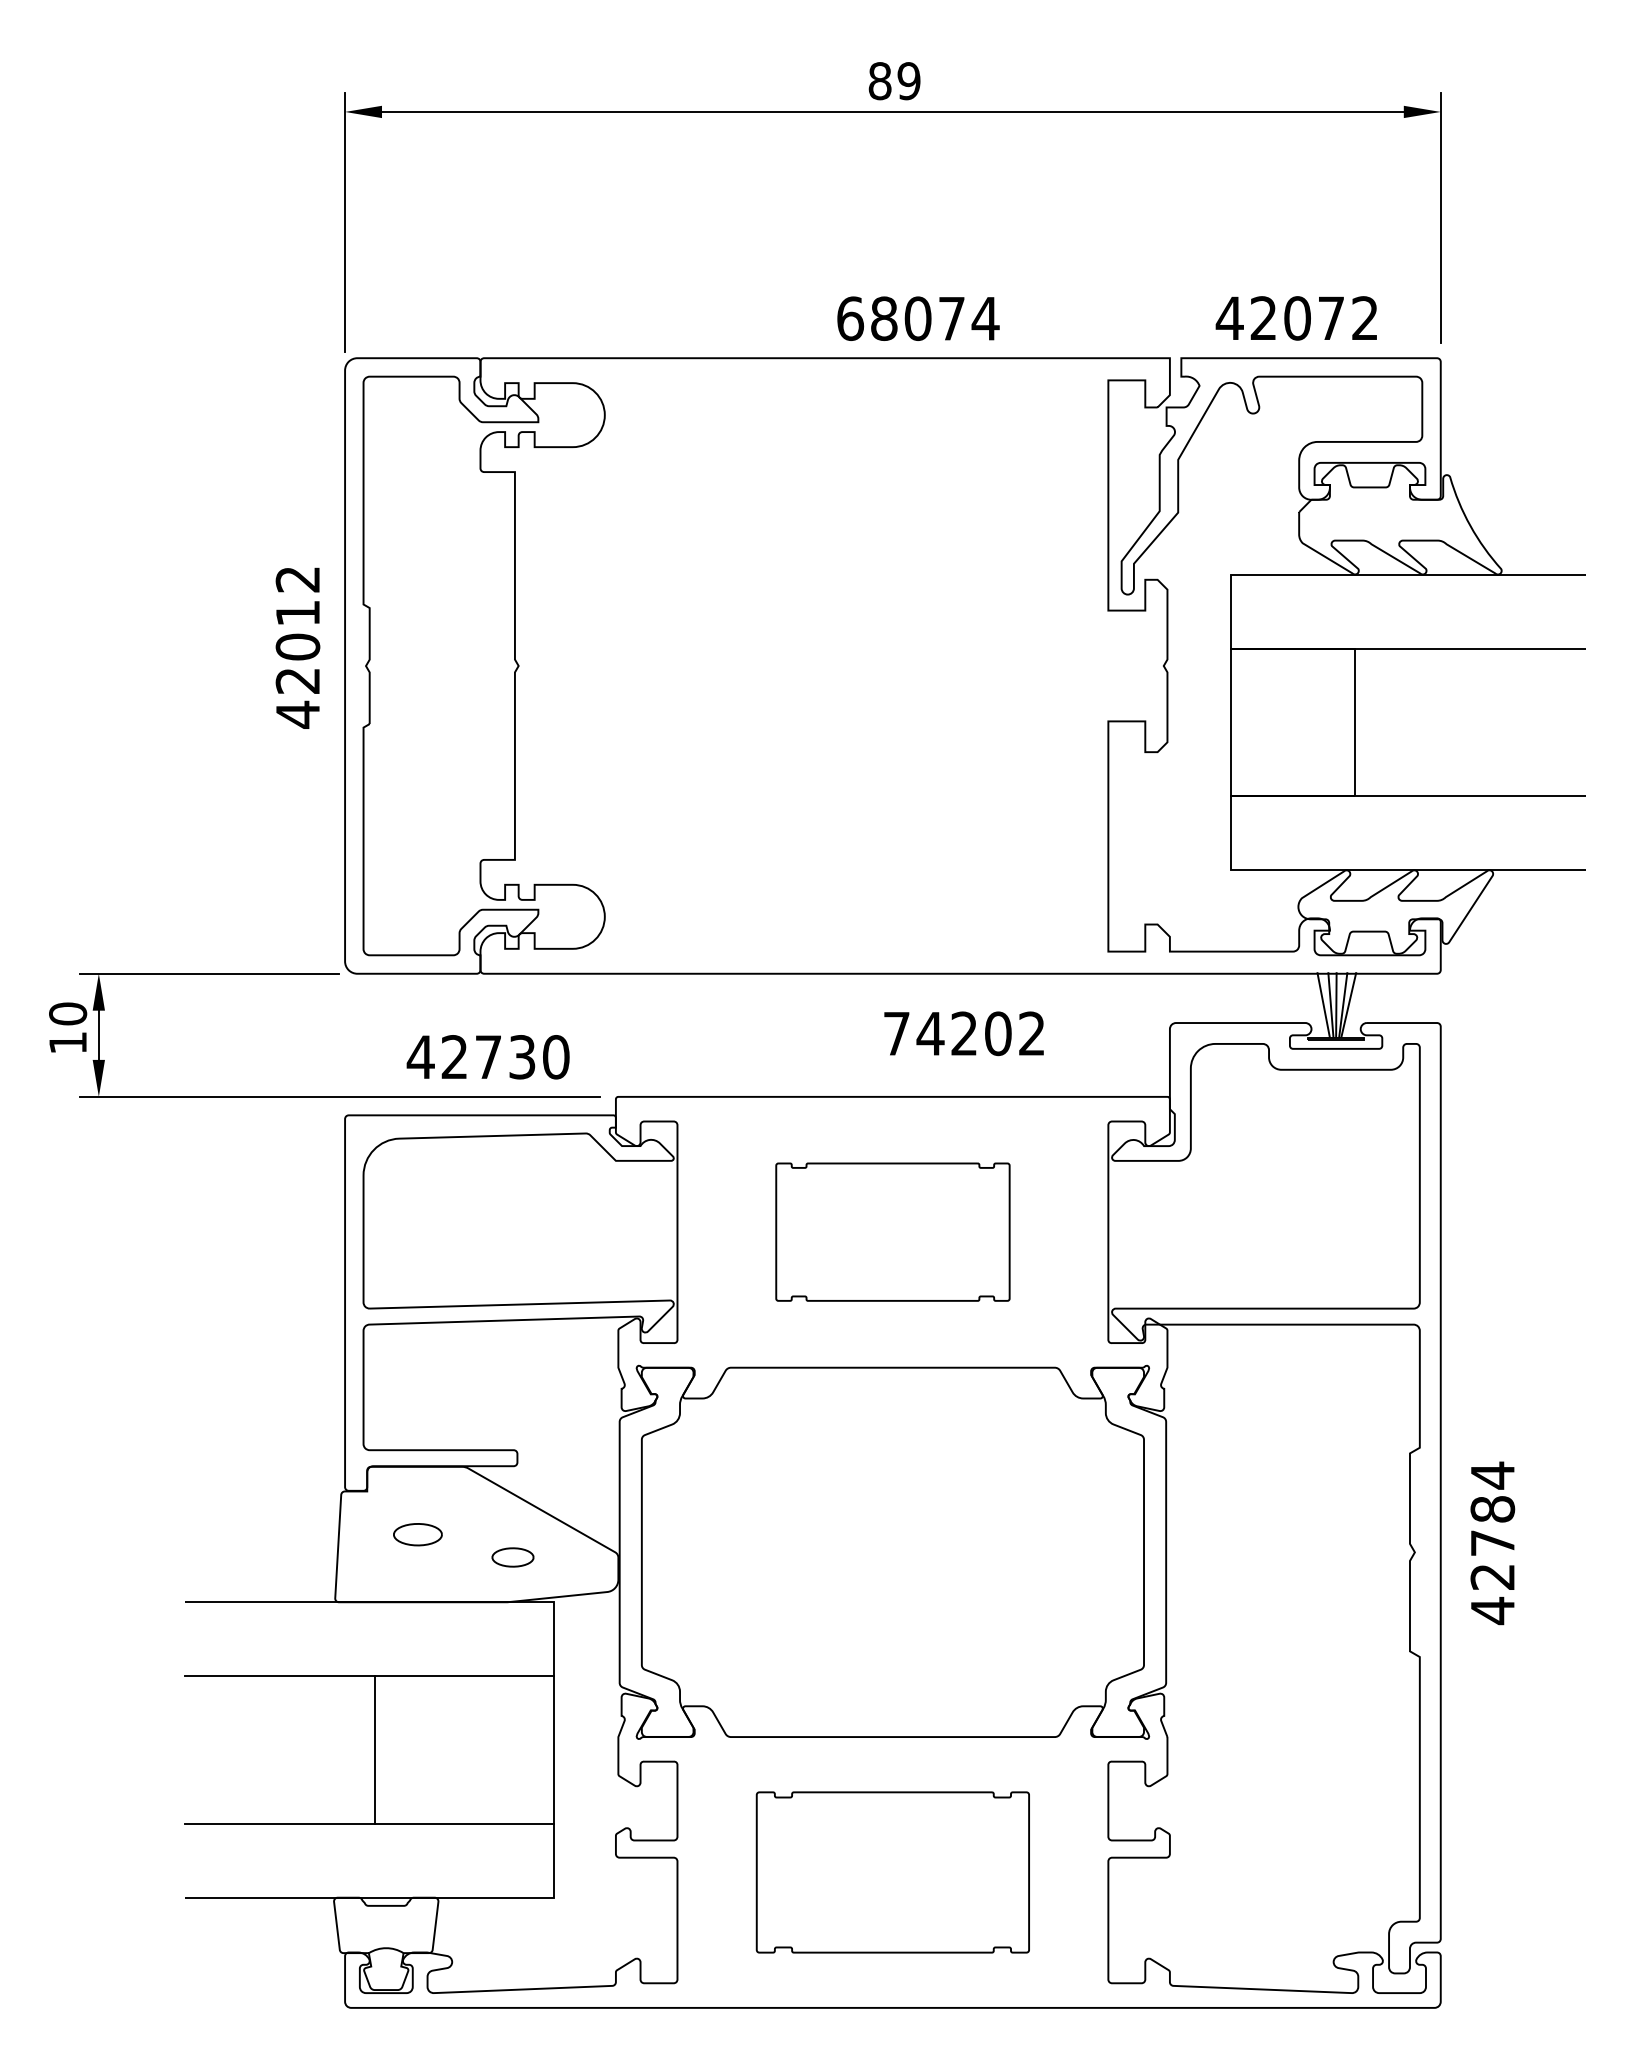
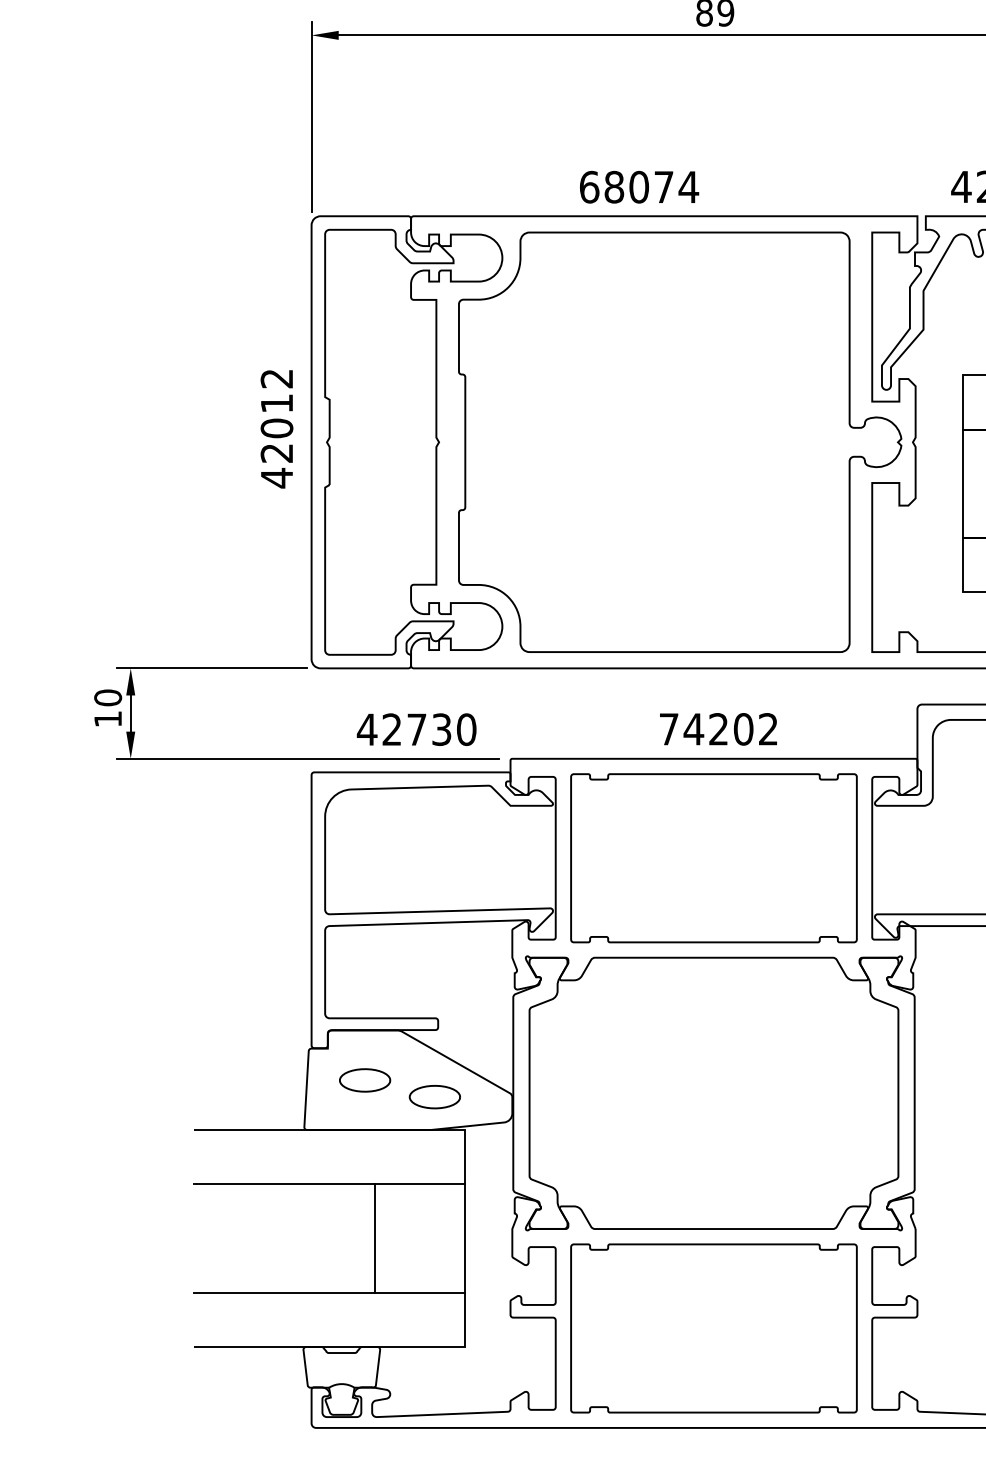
text: (918, 318) -> (639, 187), moved
part: (846, 665) -> (679, 441), added
text: (963, 1033) -> (718, 729), moved
part: (892, 1231) -> (713, 857), size x1.67
part: (417, 1534) -> (364, 1080), size x1.43
part: (512, 1557) -> (434, 1097), size x1.67
line: (375, 1749) -> (375, 1238), moved
part: (892, 1872) -> (713, 1328), size x1.43

